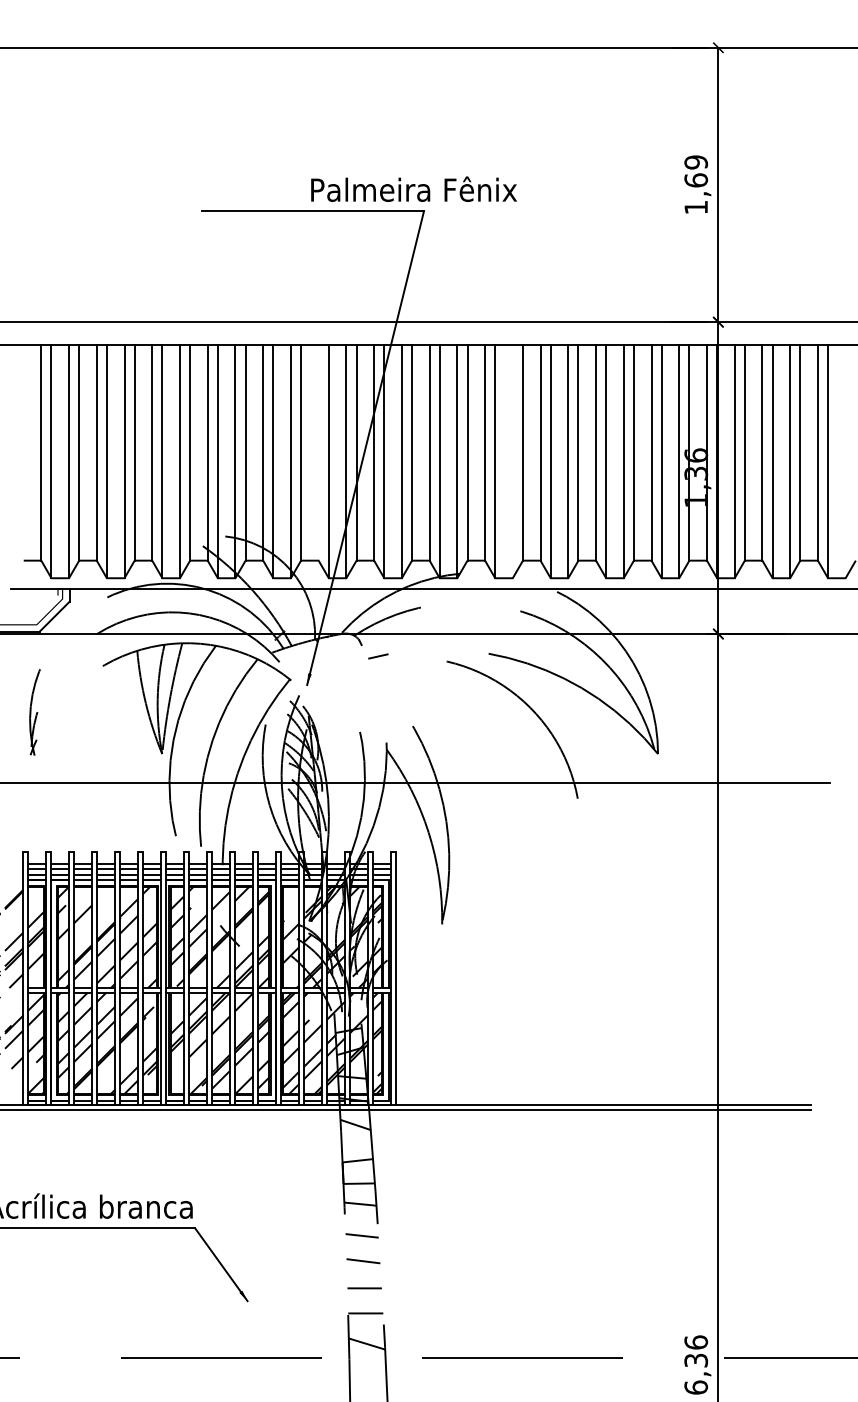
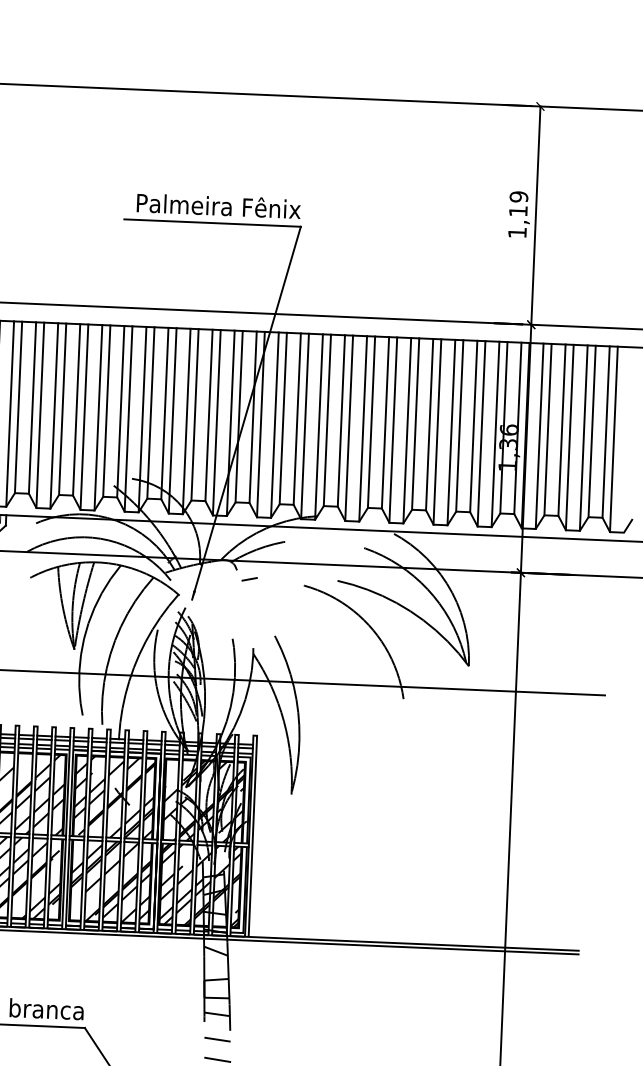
text: (696, 180) -> (518, 211), 1,69 -> 1,19
text: (413, 188) -> (218, 205), moved
line: (318, 452) -> (208, 415), added
line: (512, 461) -> (362, 428), added

